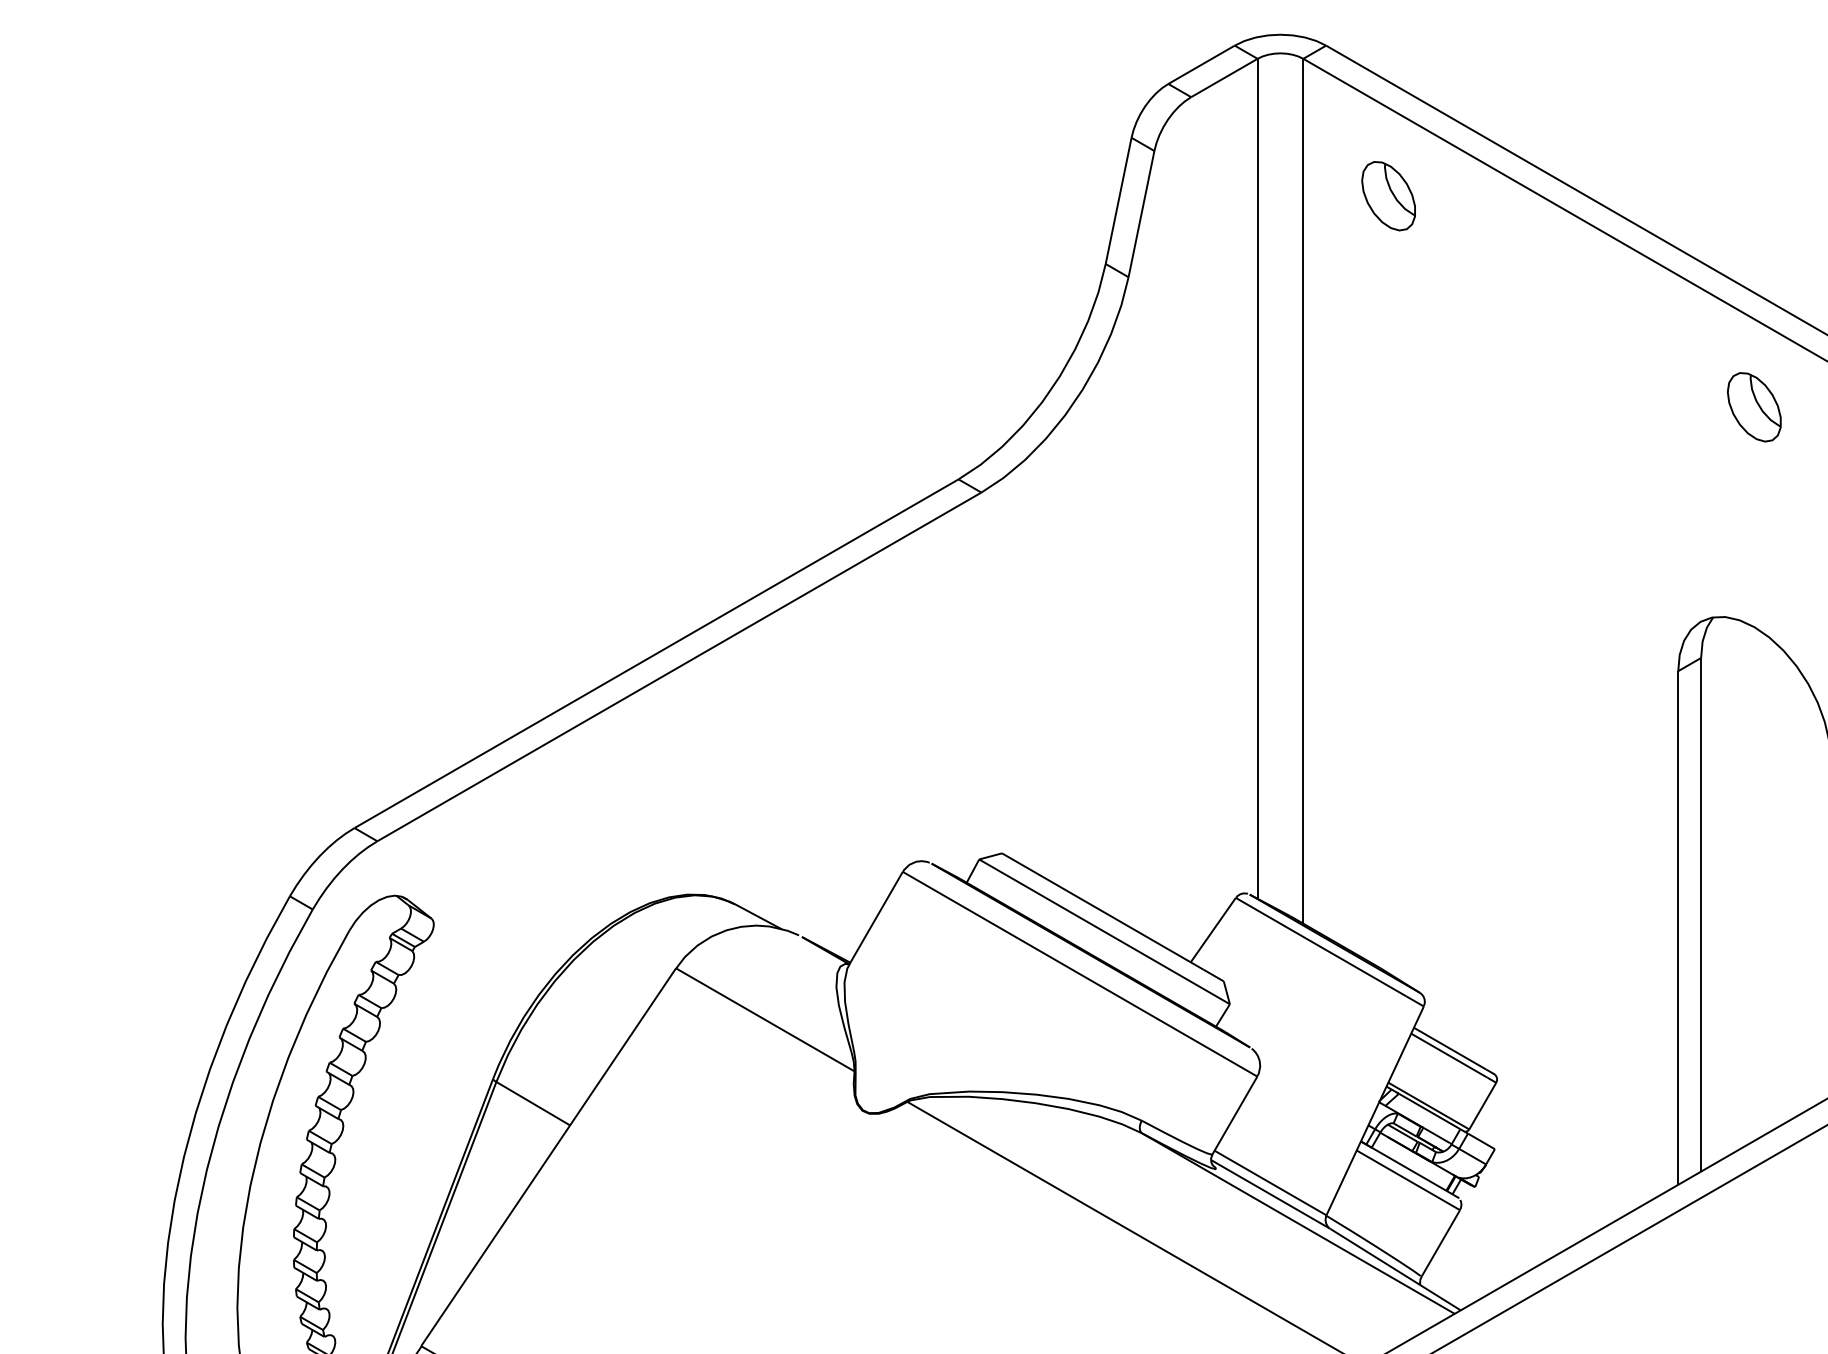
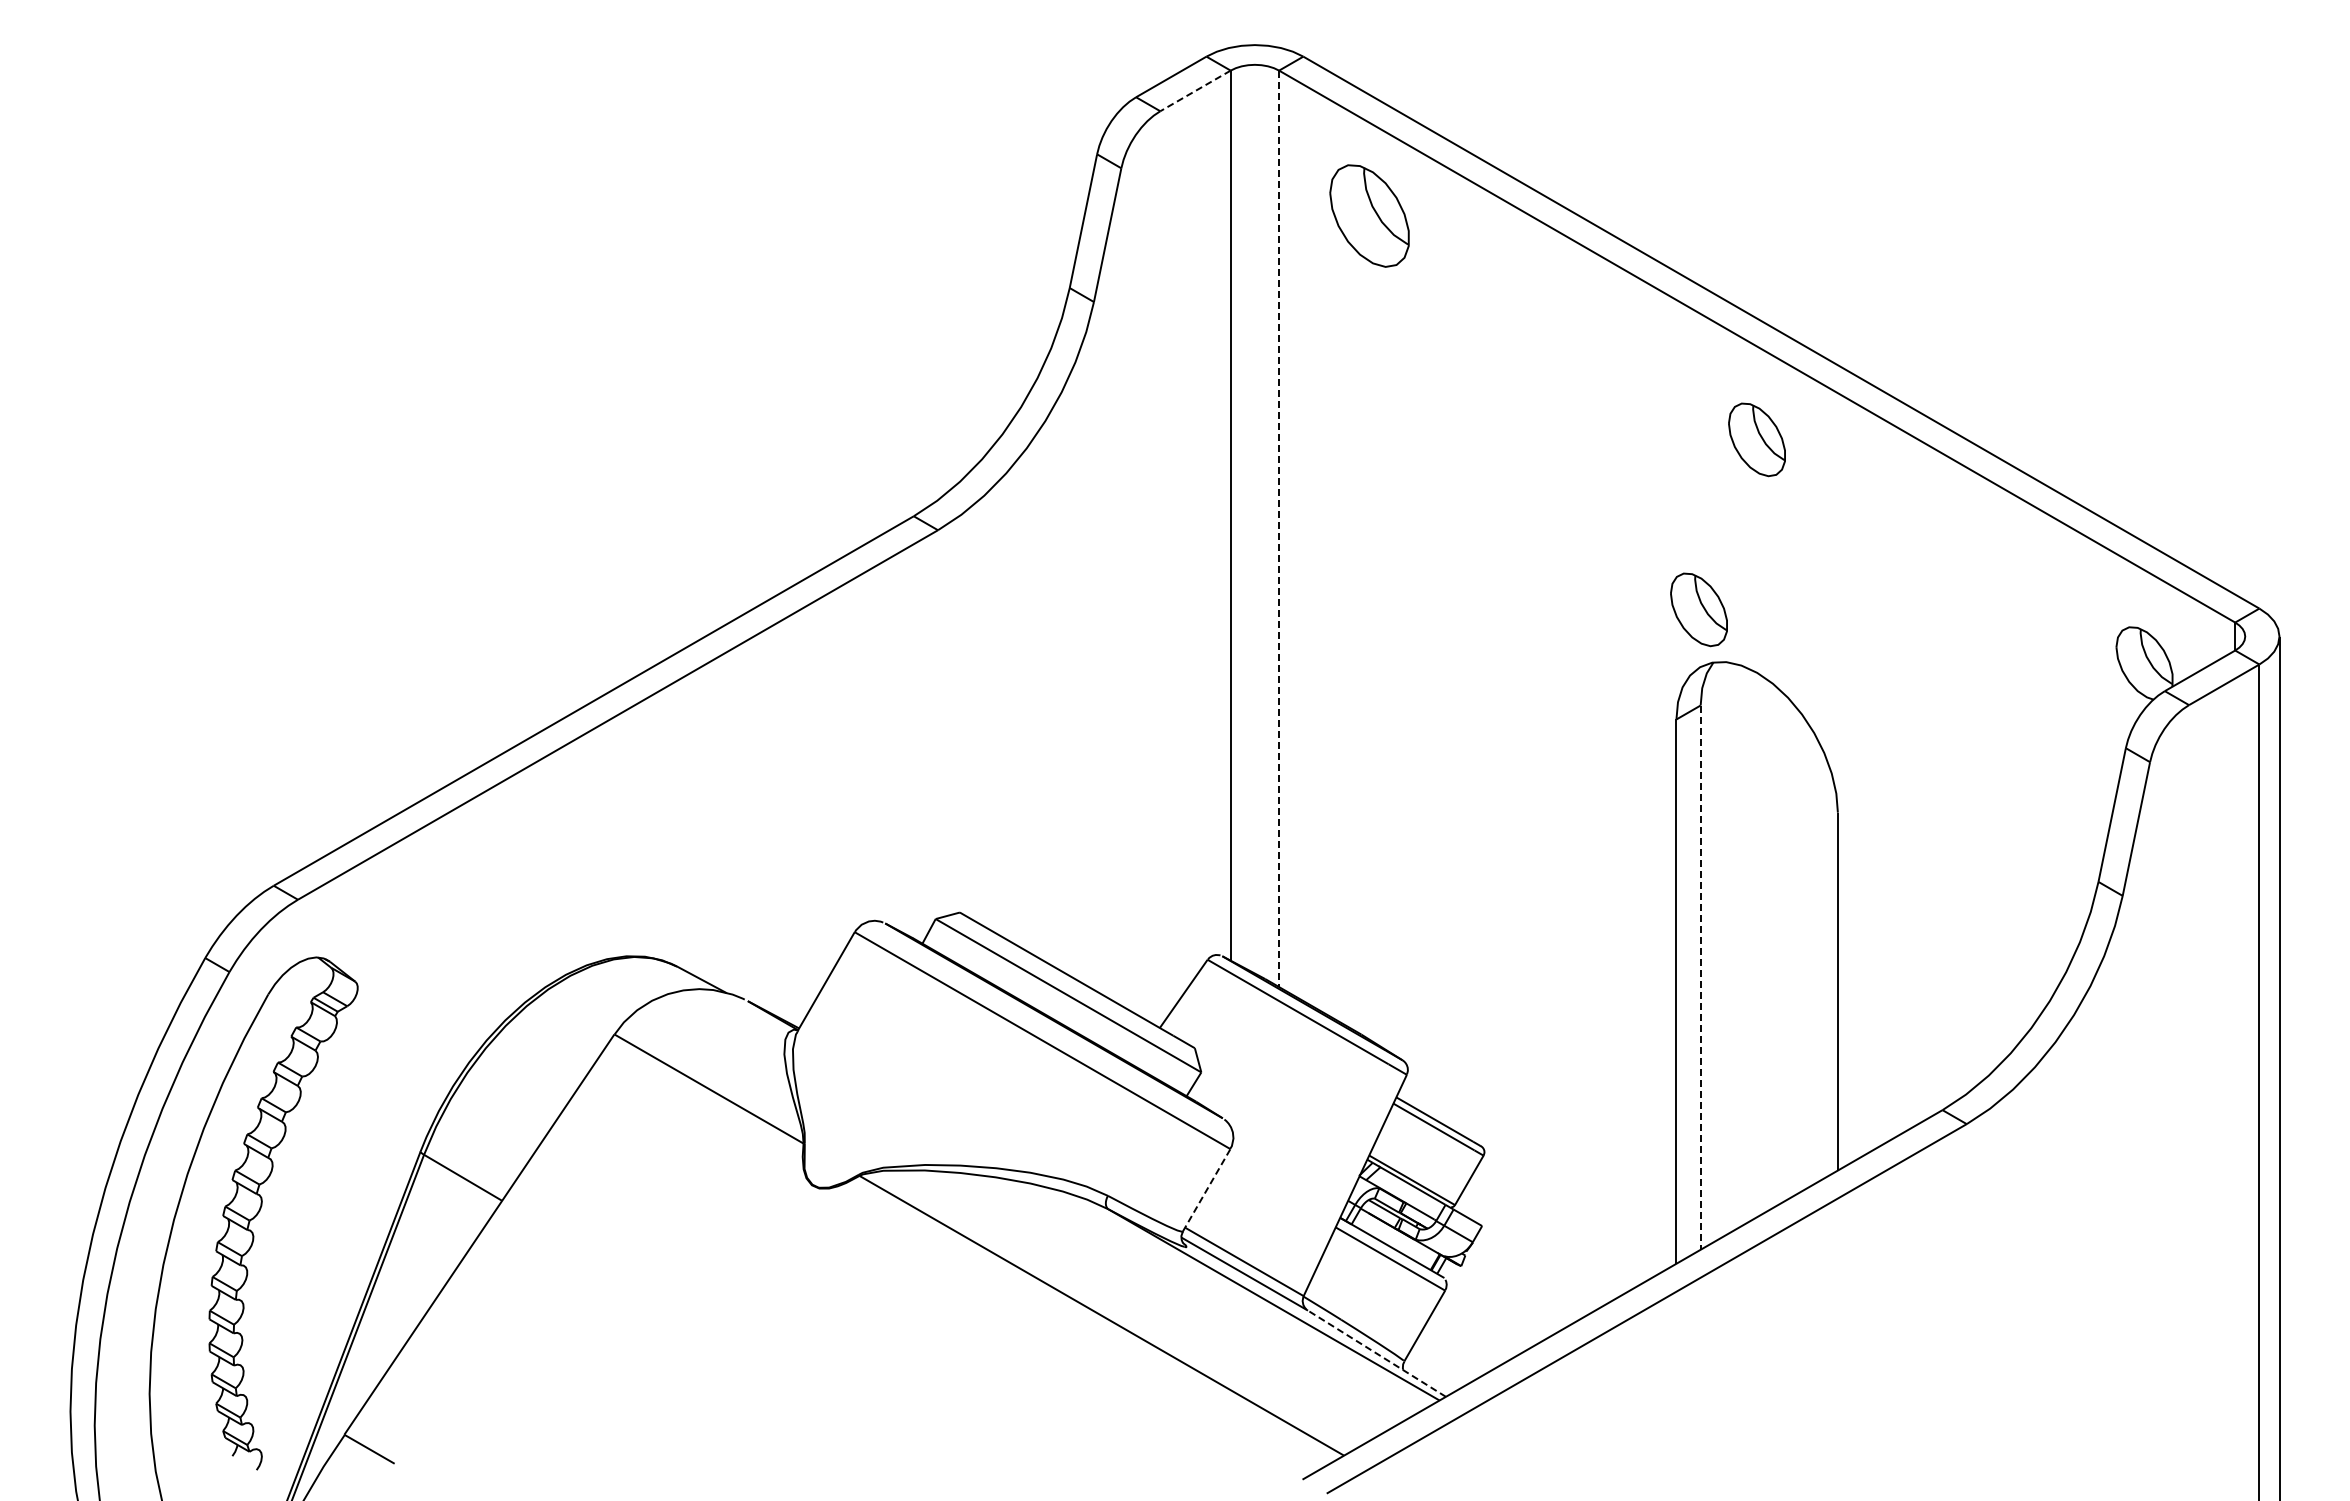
line: (1224, 77) -> (1195, 90), solid -> dashed
part: (1388, 196) -> (1369, 216), size x1.4
line: (1303, 491) -> (1279, 529), solid -> dashed
part: (1699, 567) -> (1698, 609), added
line: (1700, 915) -> (1700, 978), solid -> dashed
line: (1234, 1115) -> (1206, 1190), solid -> dashed
line: (1395, 1269) -> (1376, 1353), solid -> dashed

